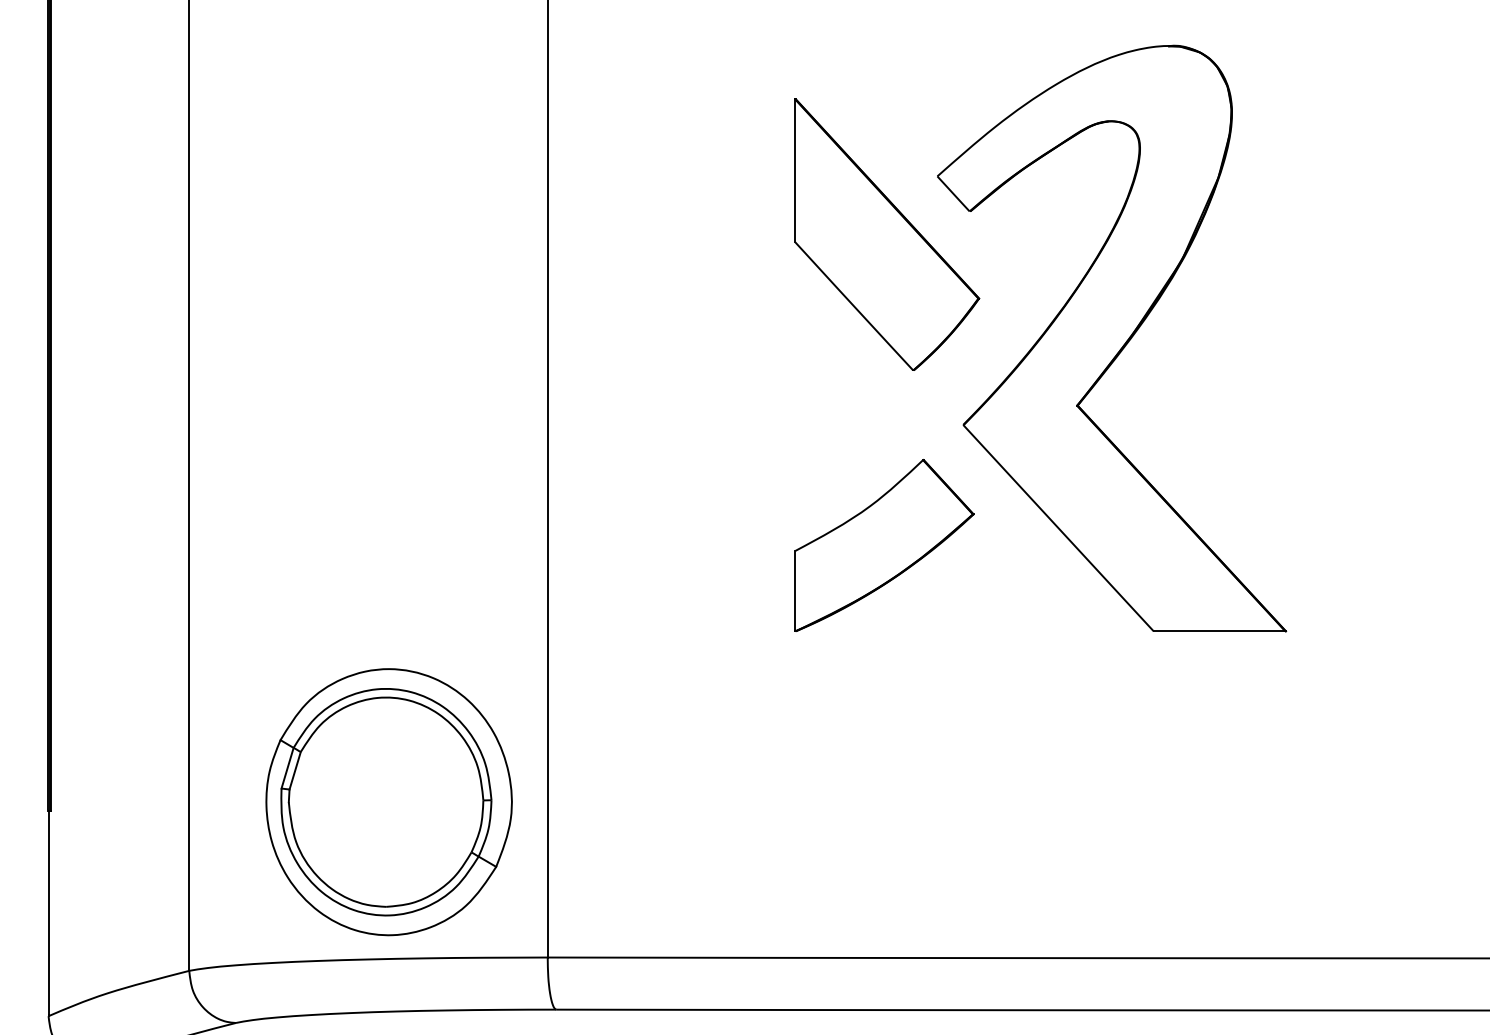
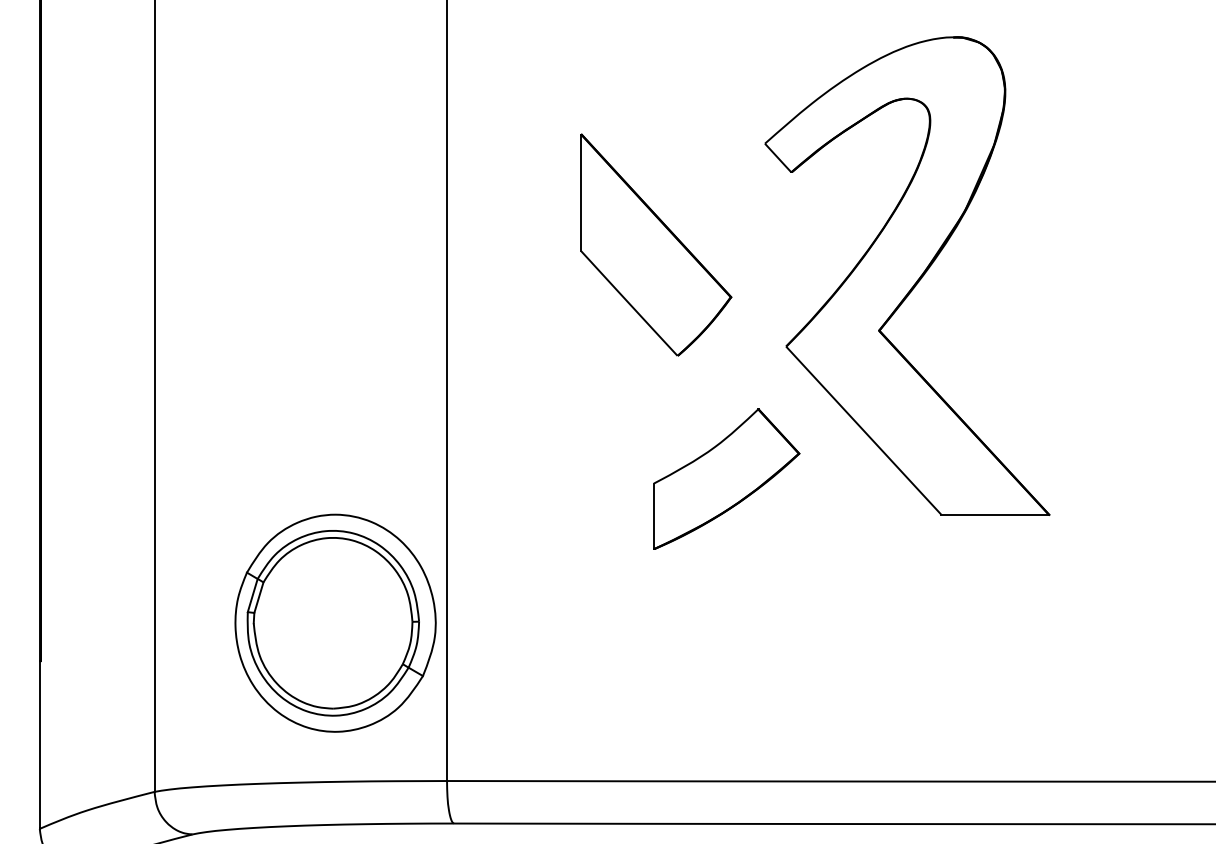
part: (887, 234) -> (656, 244), moved
part: (884, 545) -> (726, 479), moved
part: (388, 802) -> (335, 623), moved

